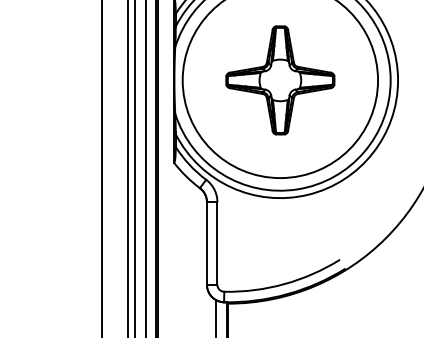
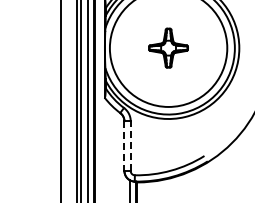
part: (280, 79) -> (168, 47), size x0.6
line: (207, 243) -> (124, 146), solid -> dashed
line: (216, 243) -> (130, 146), solid -> dashed

